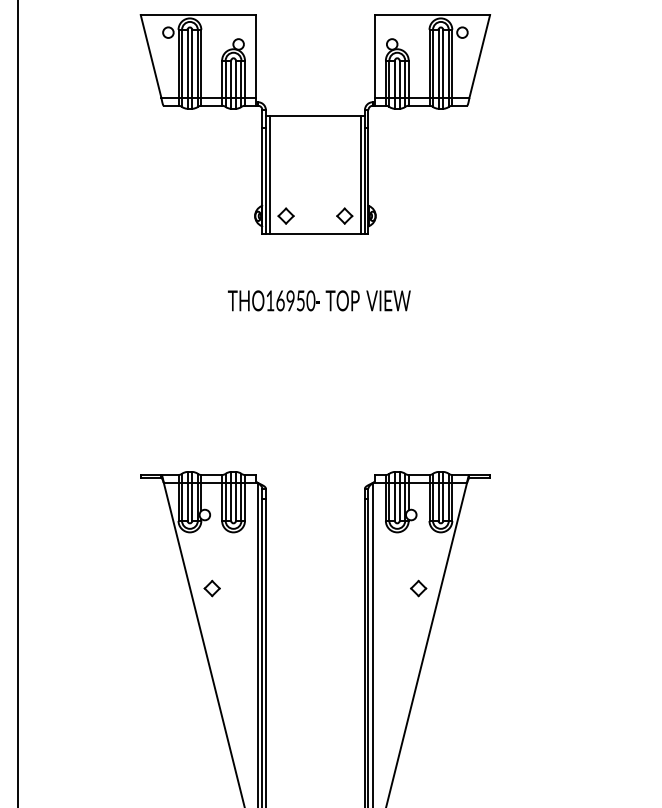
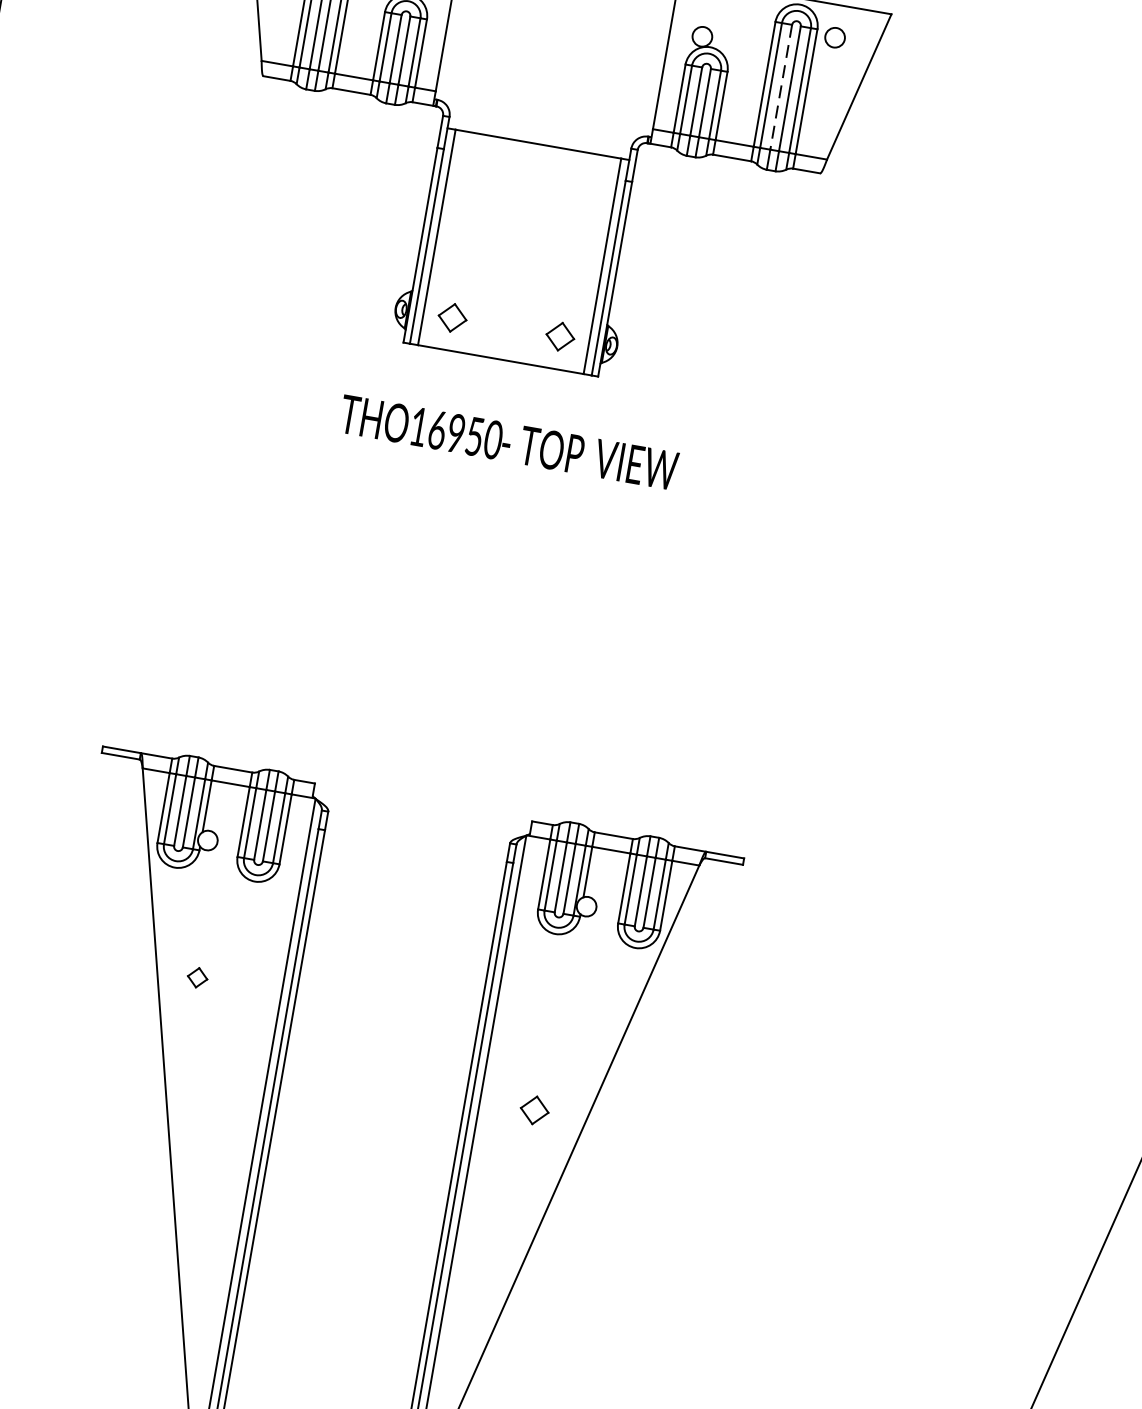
line: (438, 64) -> (780, 88), solid -> dashed
text: (319, 300) -> (509, 442), moved
part: (211, 588) -> (196, 977), size x0.7
part: (418, 588) -> (534, 1110), moved

